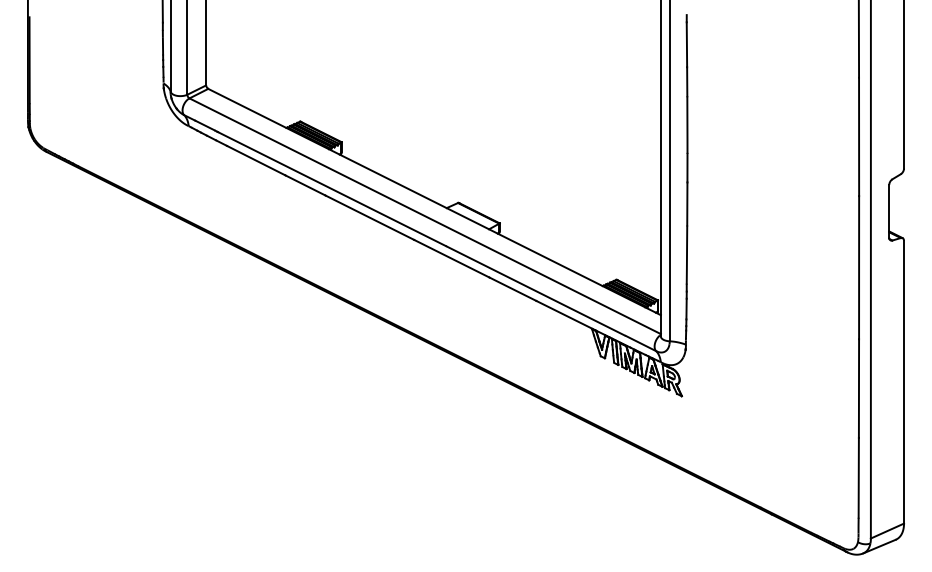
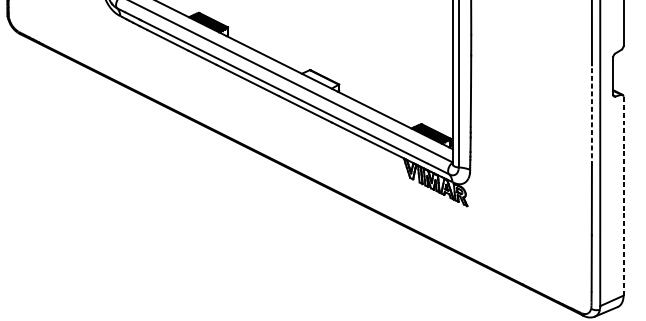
line: (859, 267) -> (592, 115), solid -> dashed
line: (904, 381) -> (623, 195), solid -> dashed

